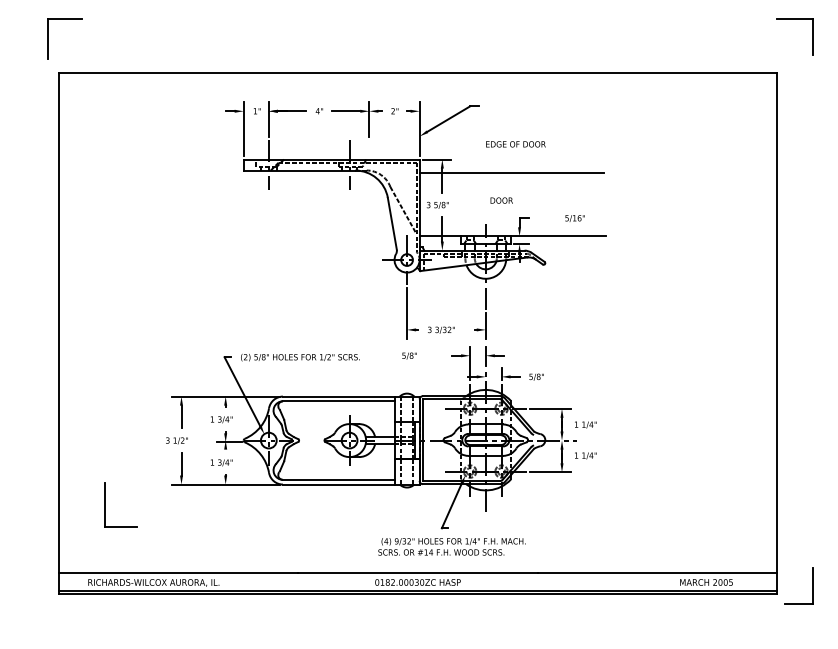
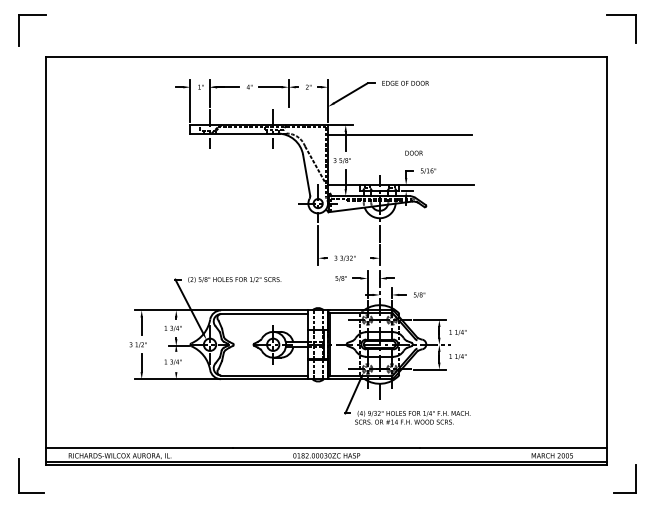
part: (48, 38) -> (19, 30), moved
text: (515, 144) -> (405, 83), moved
text: (501, 200) -> (413, 153), moved
text: (574, 218) -> (428, 171), moved
text: (409, 355) -> (341, 278), moved
part: (105, 504) -> (19, 475), moved
text: (451, 546) -> (412, 417), moved
part: (812, 585) -> (635, 478), moved

